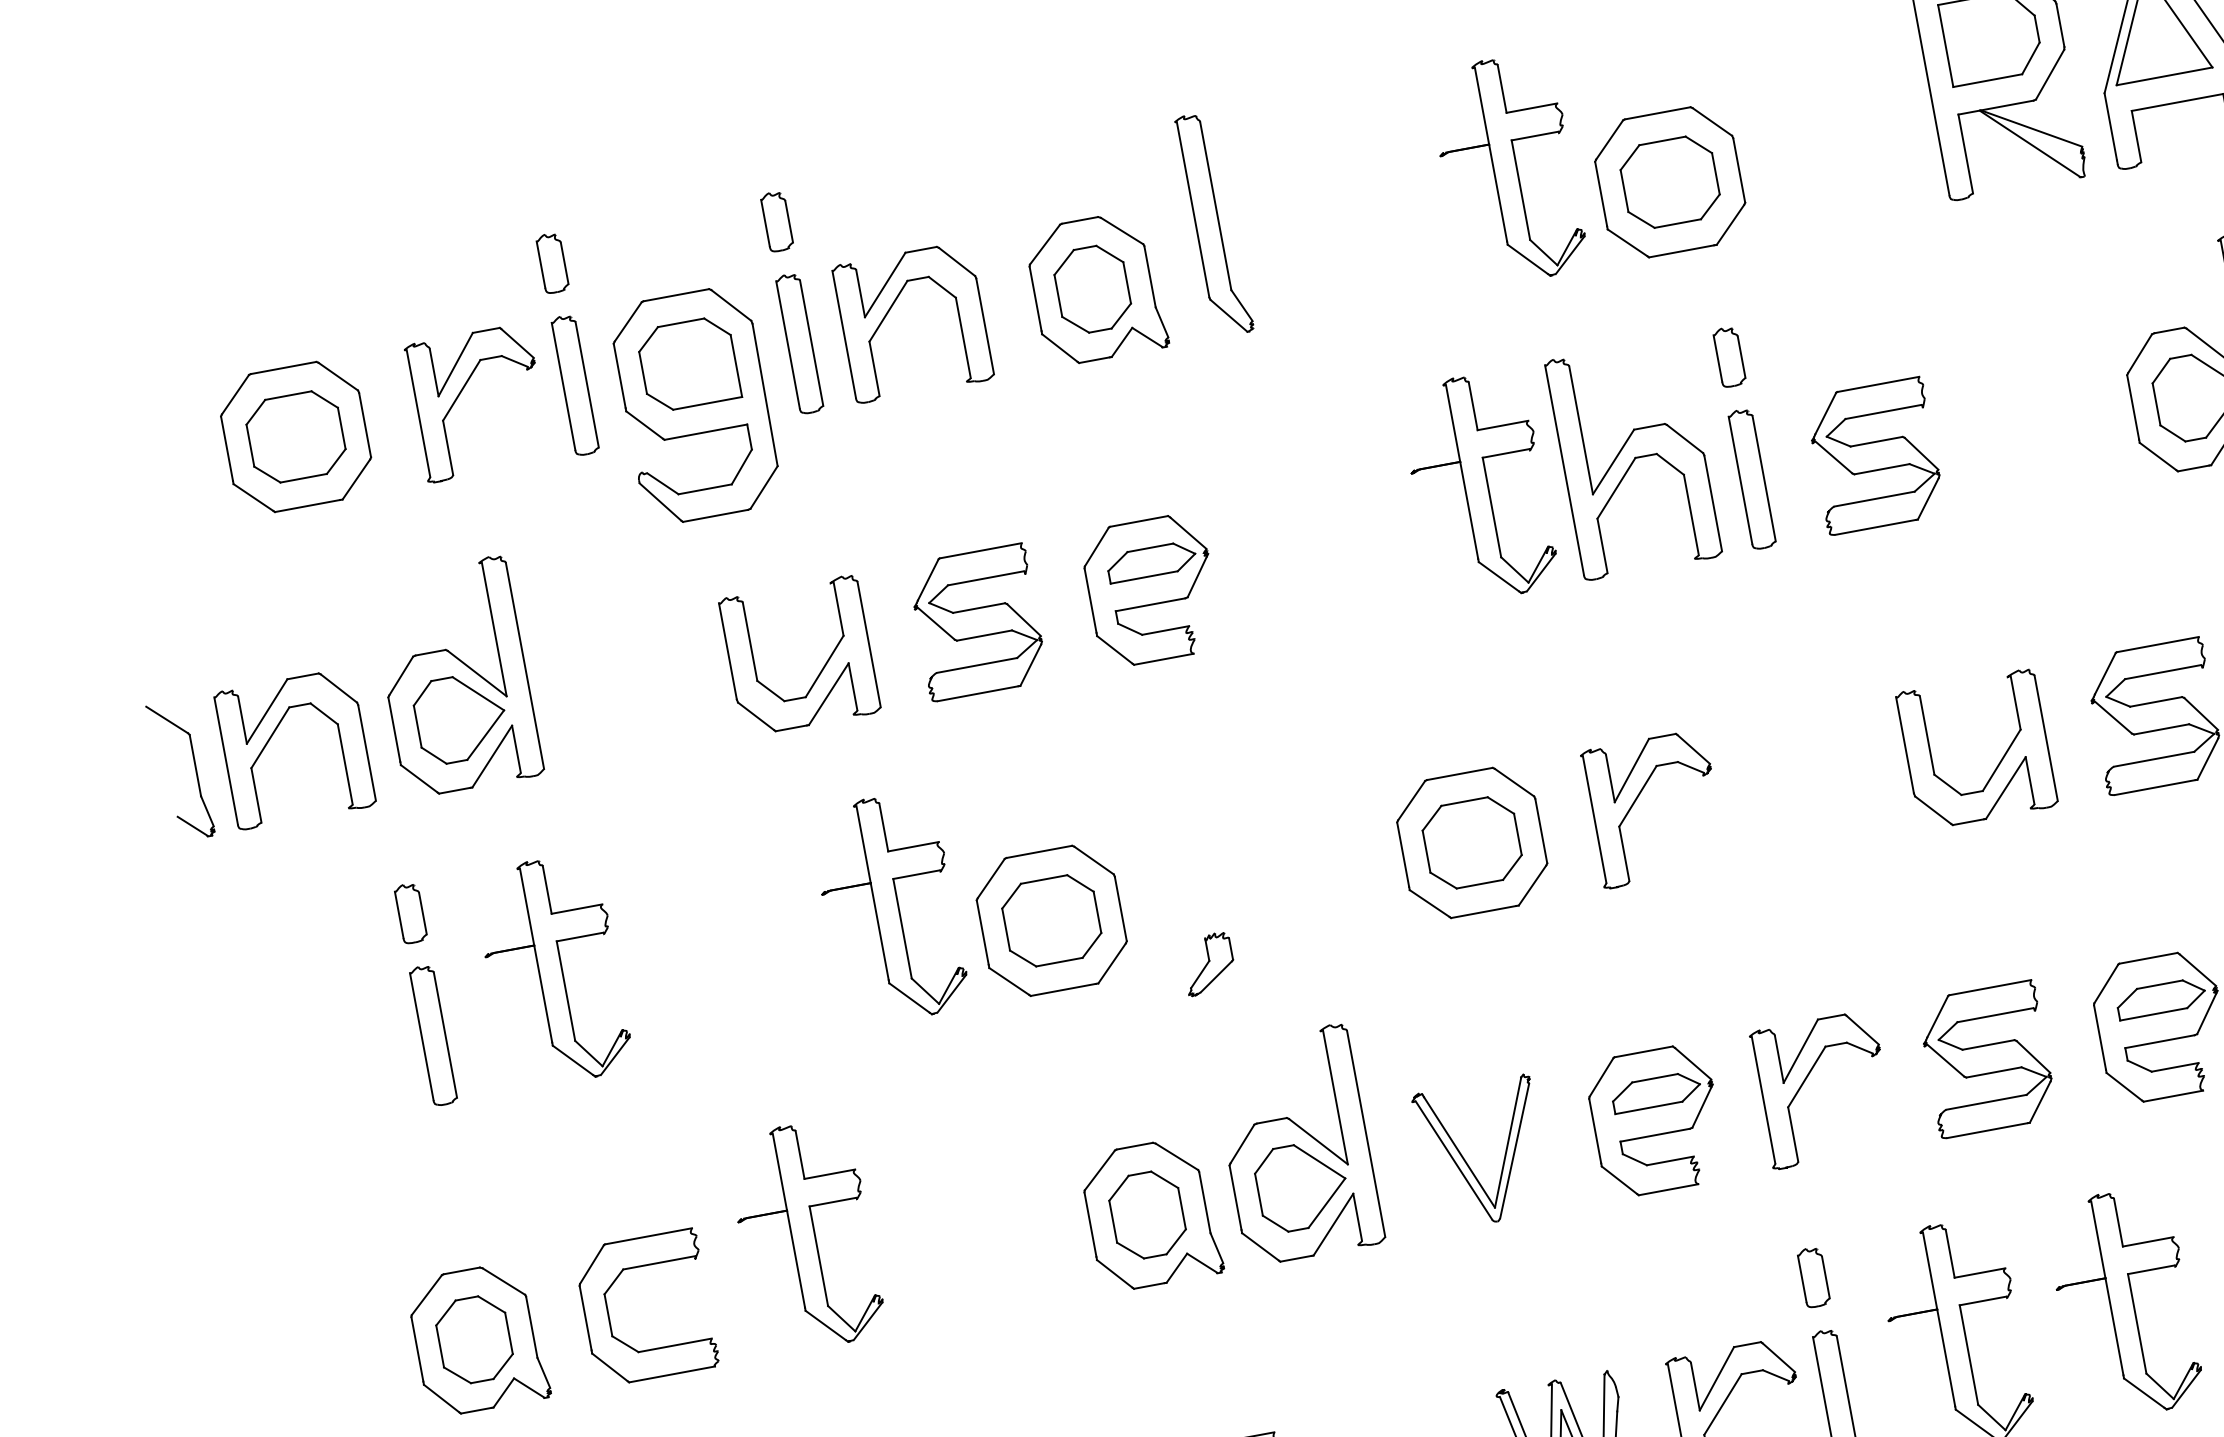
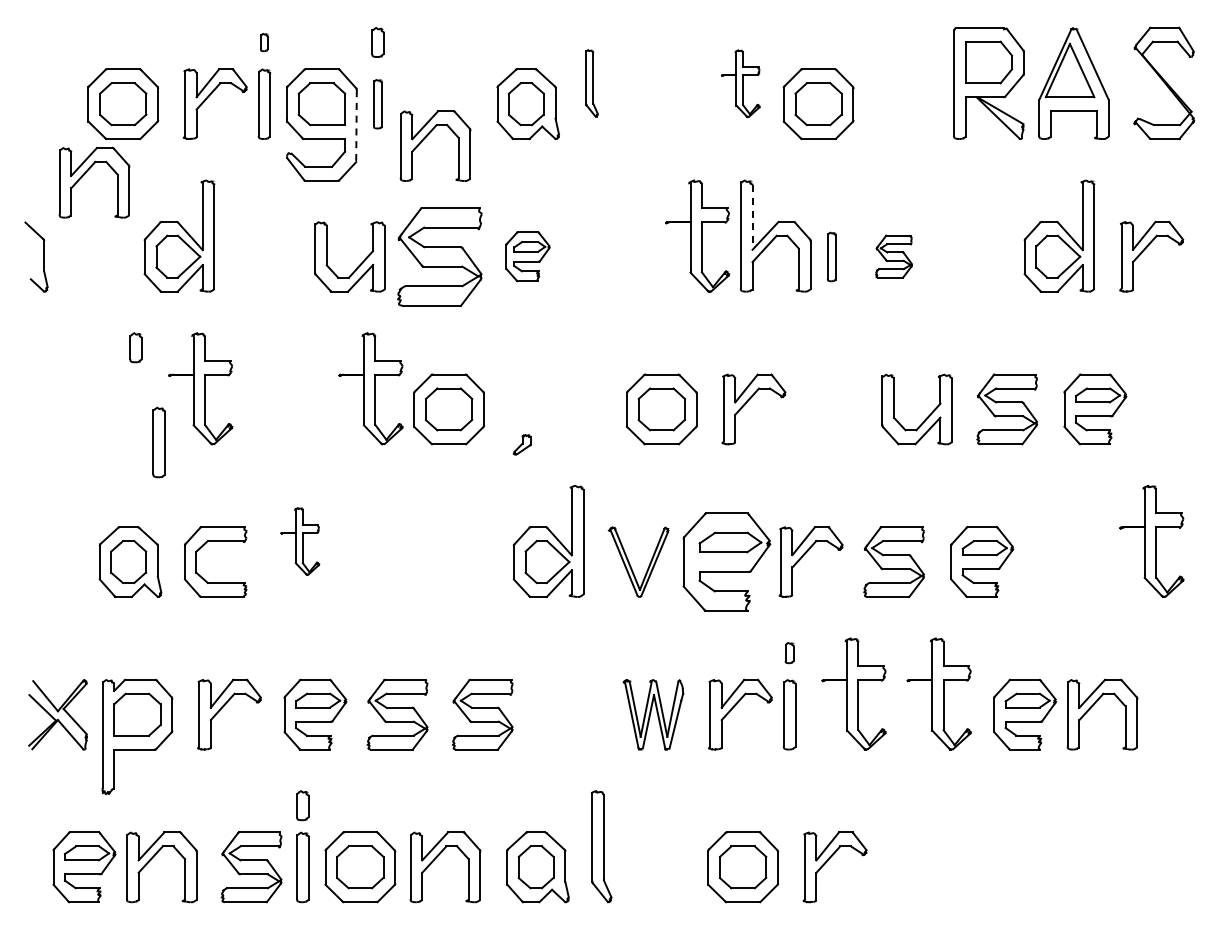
part: (1508, 170) -> (740, 83), size x0.6
part: (1213, 224) -> (591, 83), size x0.6
part: (552, 263) -> (264, 42), size x0.6
part: (893, 306) -> (427, 136), moved
part: (798, 342) -> (377, 103), size x0.7
part: (1728, 356) -> (831, 194), removed
line: (765, 395) -> (356, 126), solid -> dashed
line: (1581, 432) -> (752, 218), solid -> dashed
part: (1873, 455) -> (893, 256), size x0.6
part: (1751, 478) -> (831, 256), size x0.7
part: (1150, 589) -> (527, 256), size x0.7
part: (976, 622) -> (439, 256), size x1.4
part: (275, 733) -> (86, 173), moved
part: (1209, 963) -> (522, 444), size x0.7
part: (432, 1035) -> (158, 442), moved
part: (1655, 1119) -> (726, 561), size x1.4
part: (1149, 1213) -> (470, 561), removed
part: (804, 1236) -> (299, 541), size x0.6
part: (1813, 1276) -> (789, 652), size x0.7

